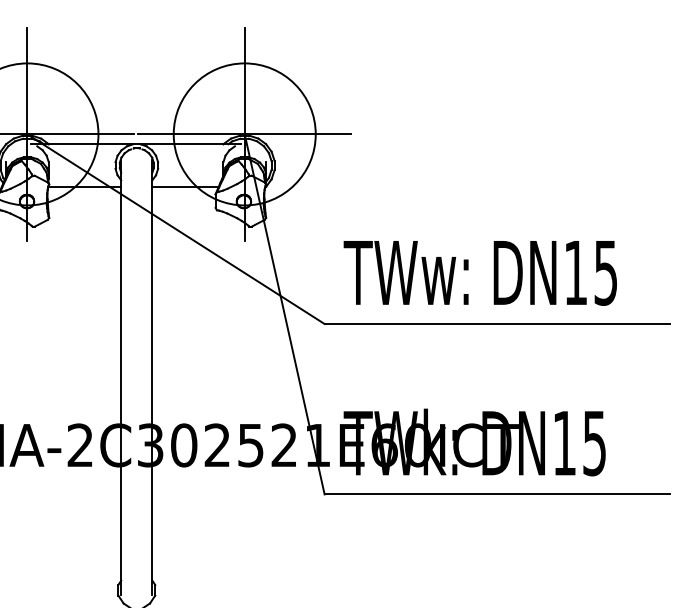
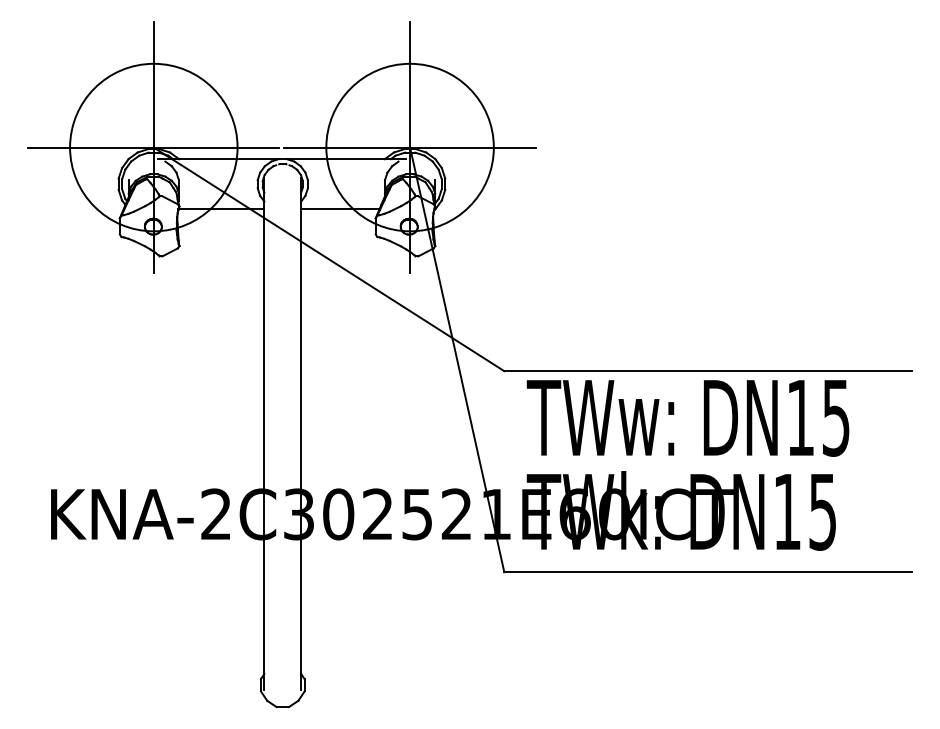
text: (479, 273) -> (687, 418), moved

